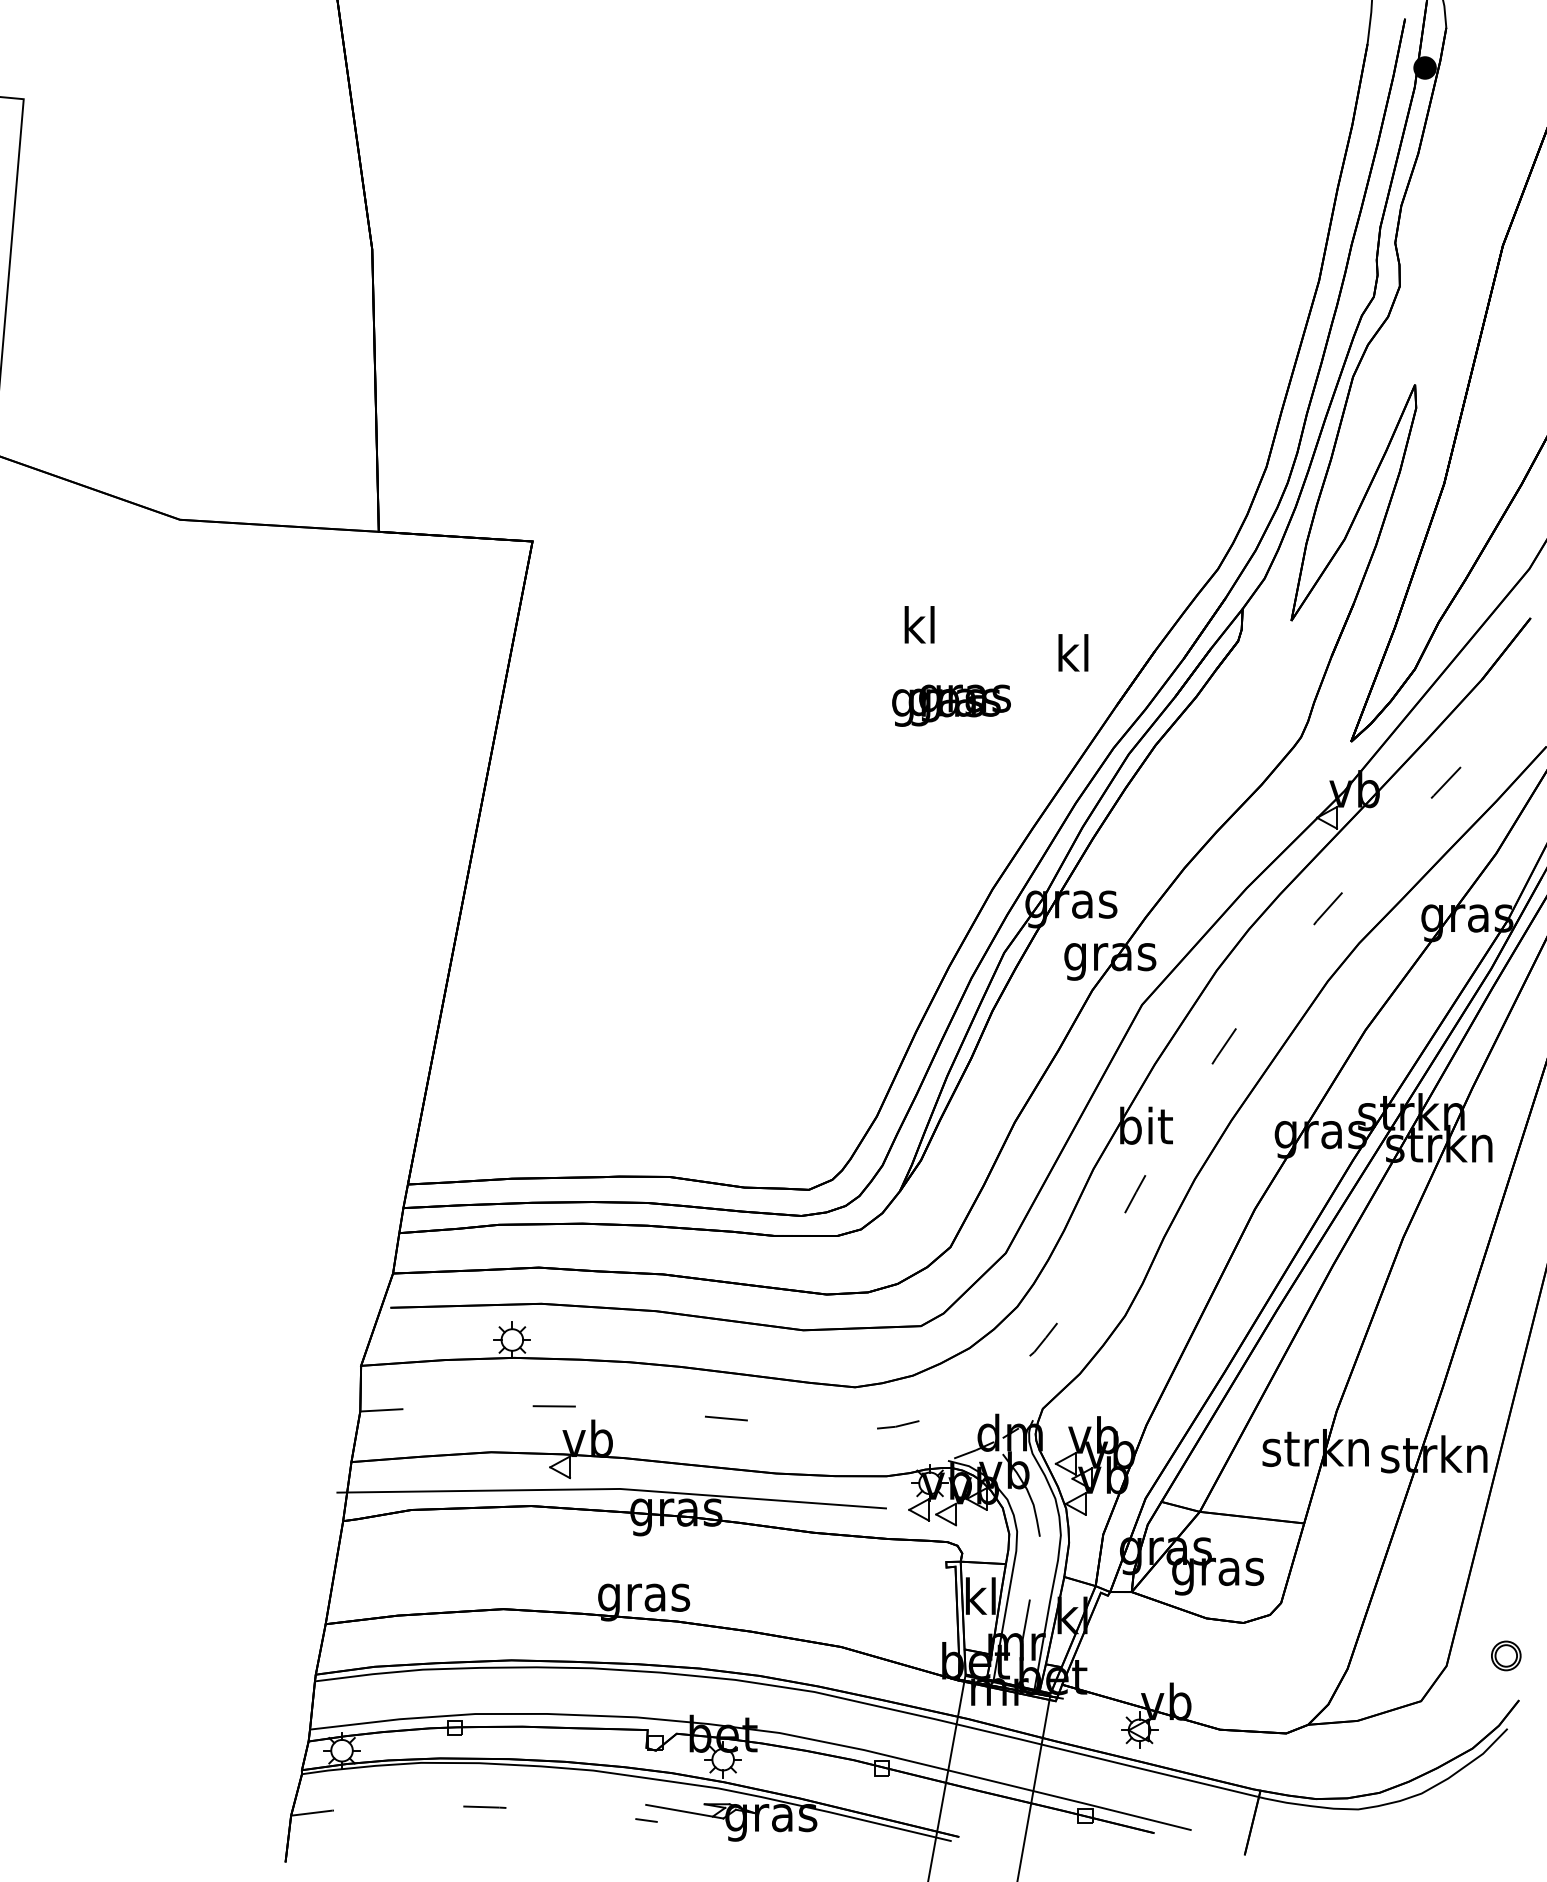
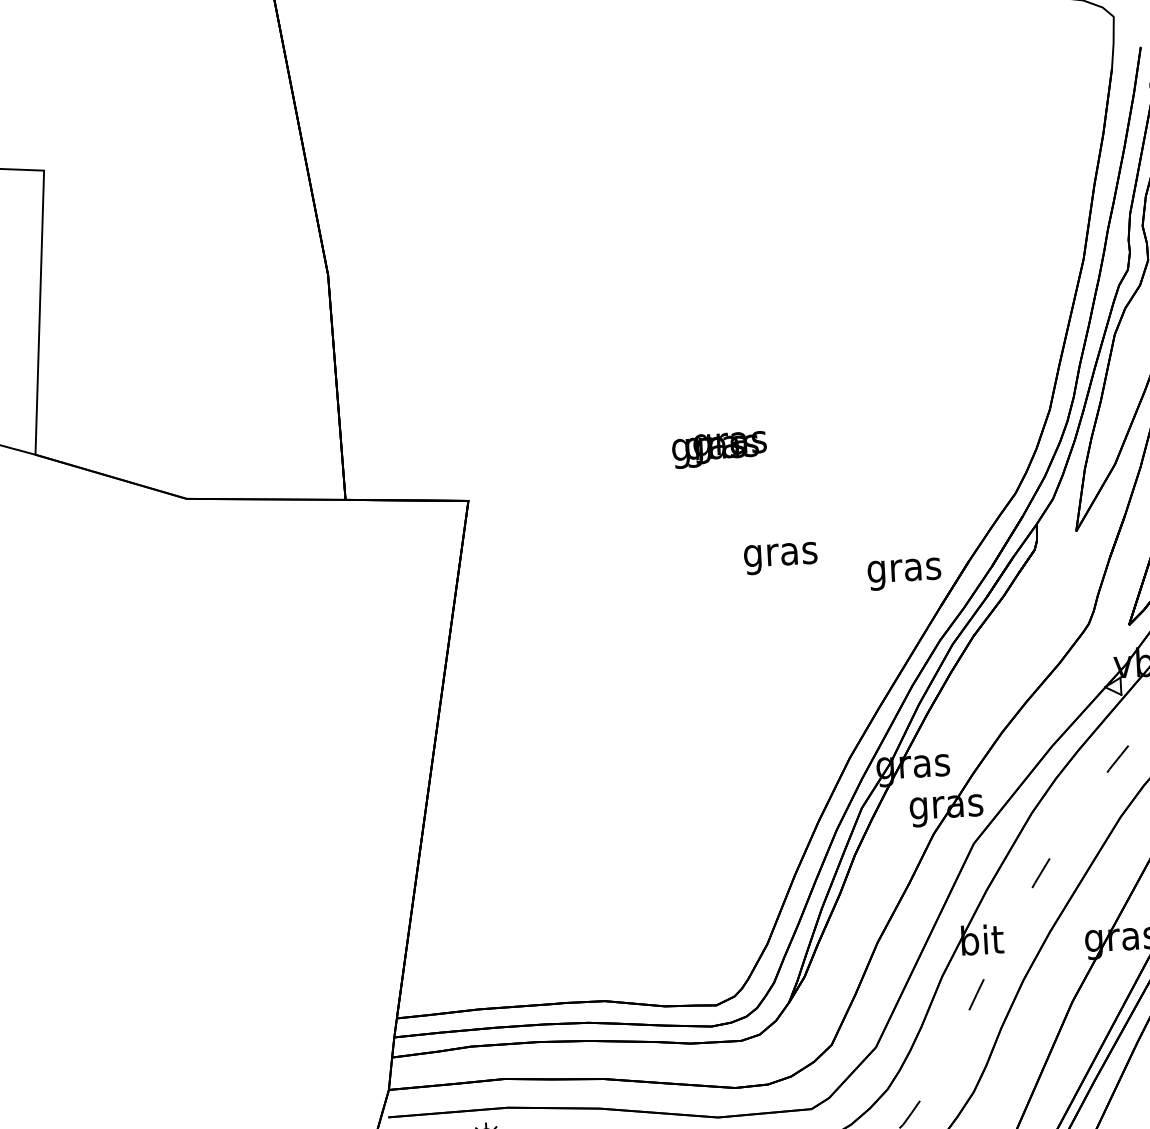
text: (919, 629) -> (780, 554), kl -> gras
text: (1073, 657) -> (904, 570), kl -> gras
text: (951, 705) -> (719, 449), moved

